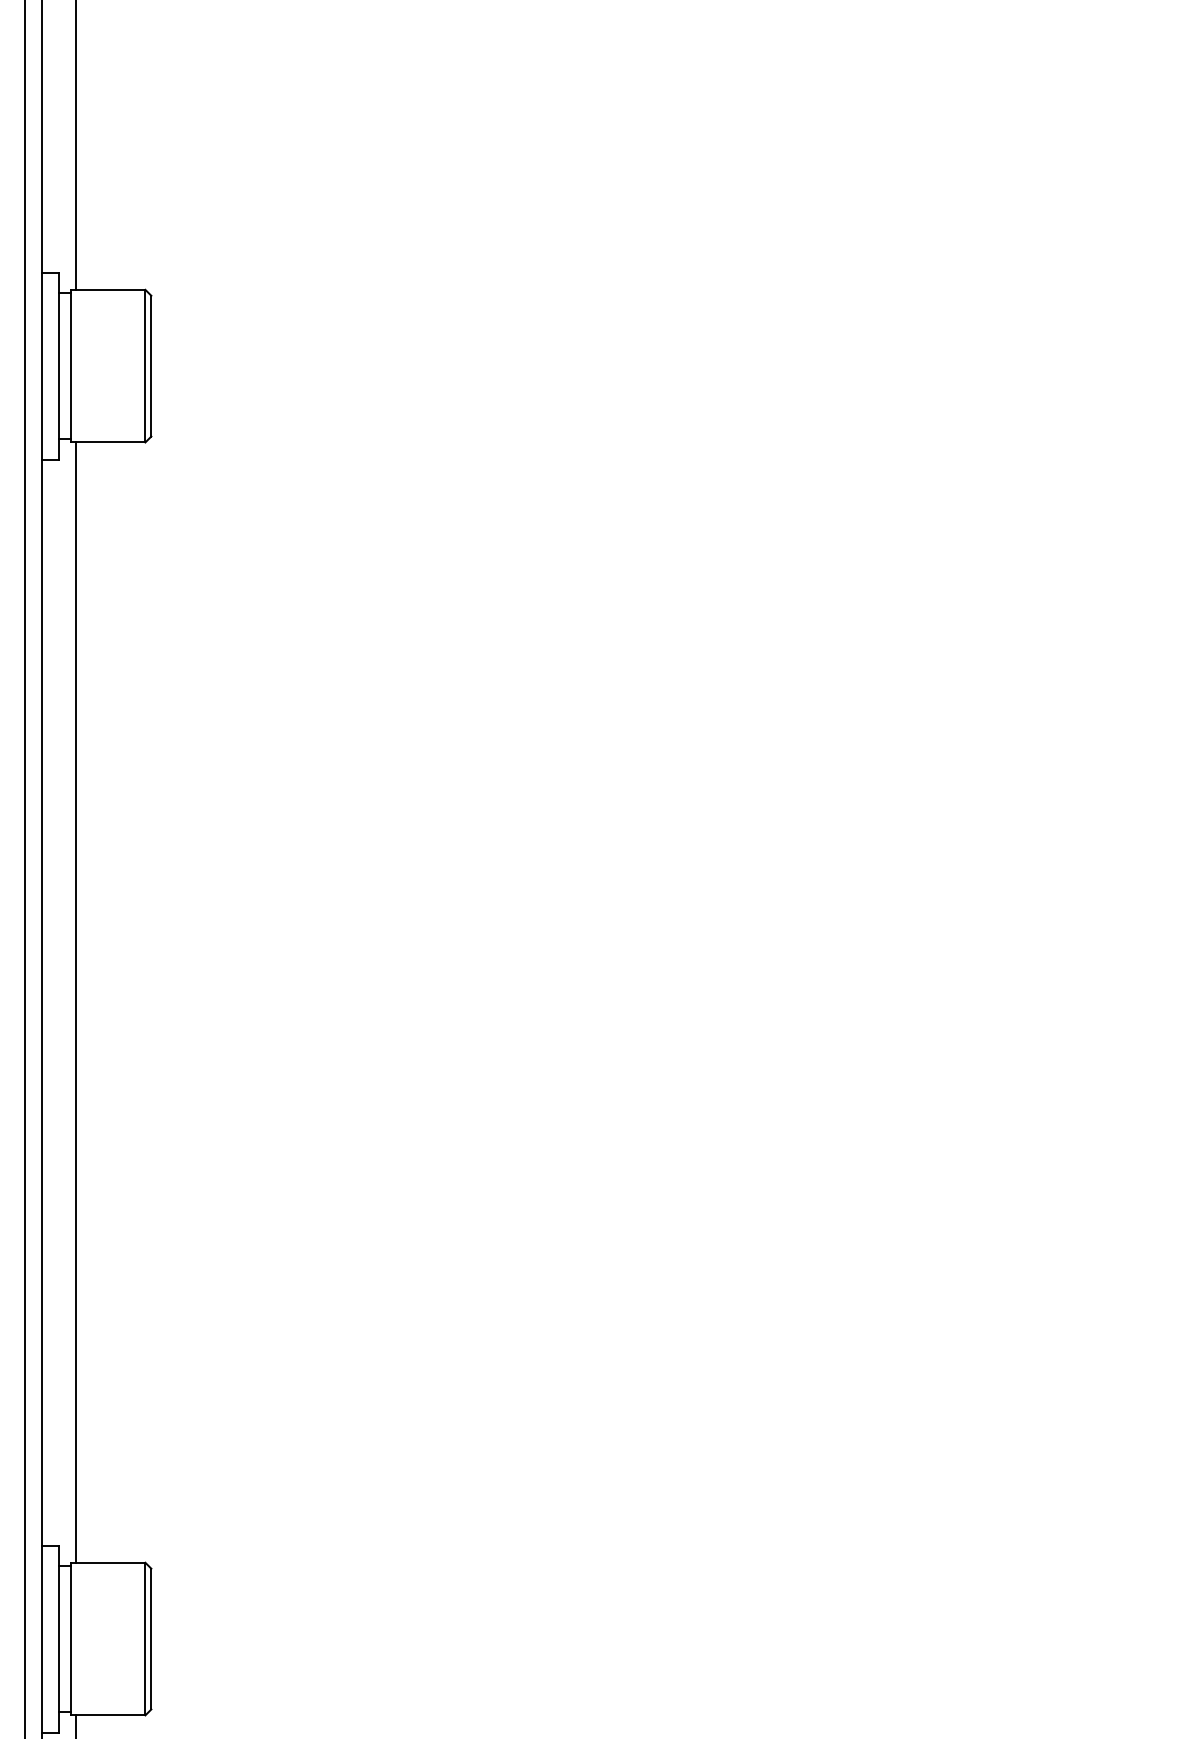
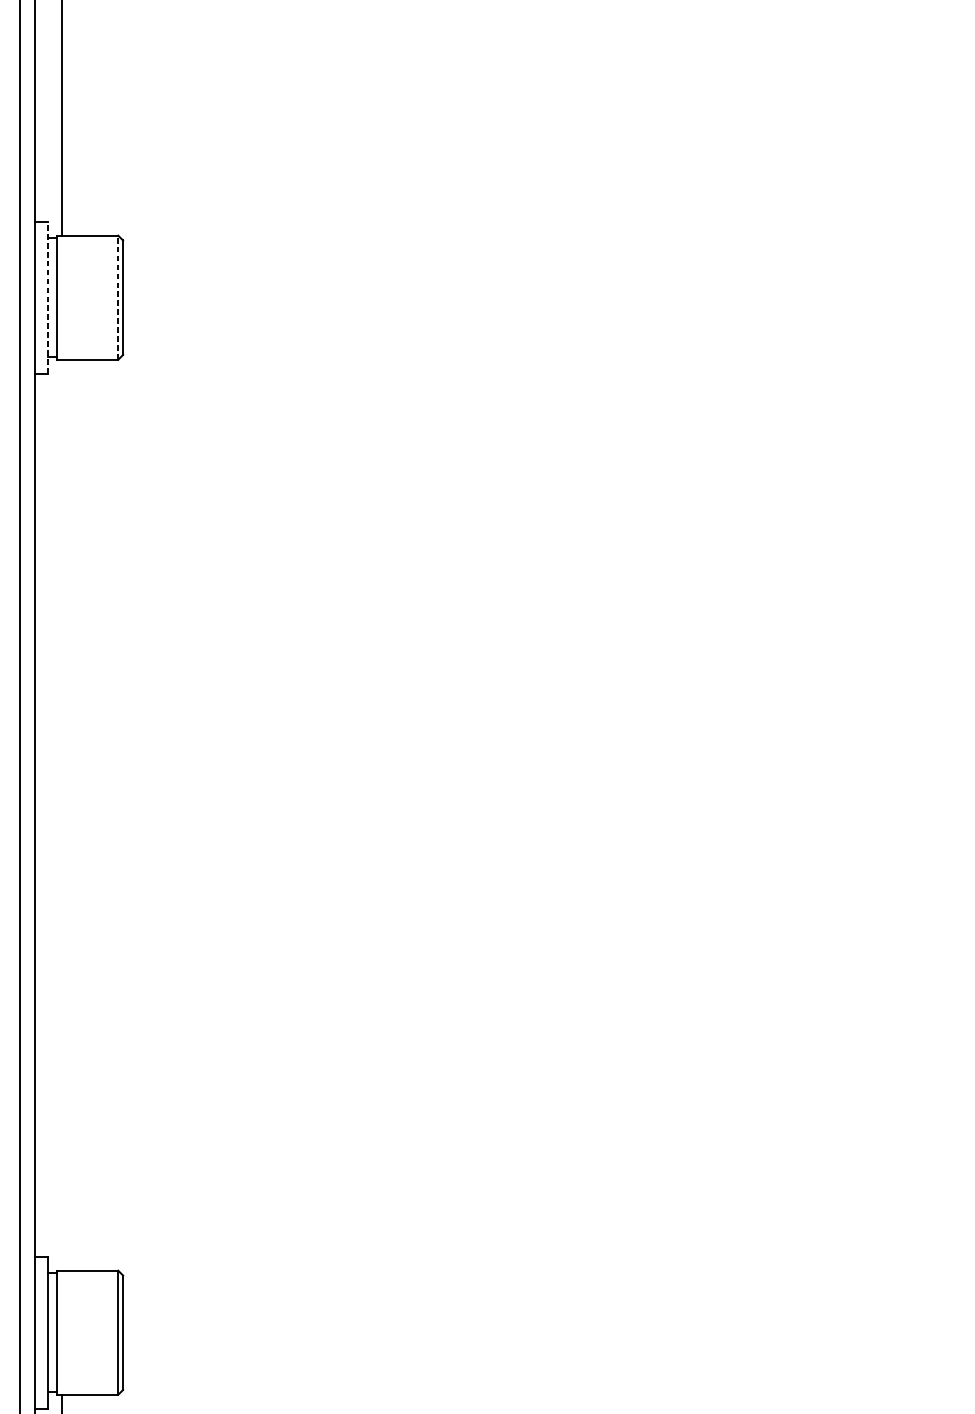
line: (145, 365) -> (118, 297), solid -> dashed
line: (58, 366) -> (47, 298), solid -> dashed
line: (76, 1002) -> (62, 815), removed

